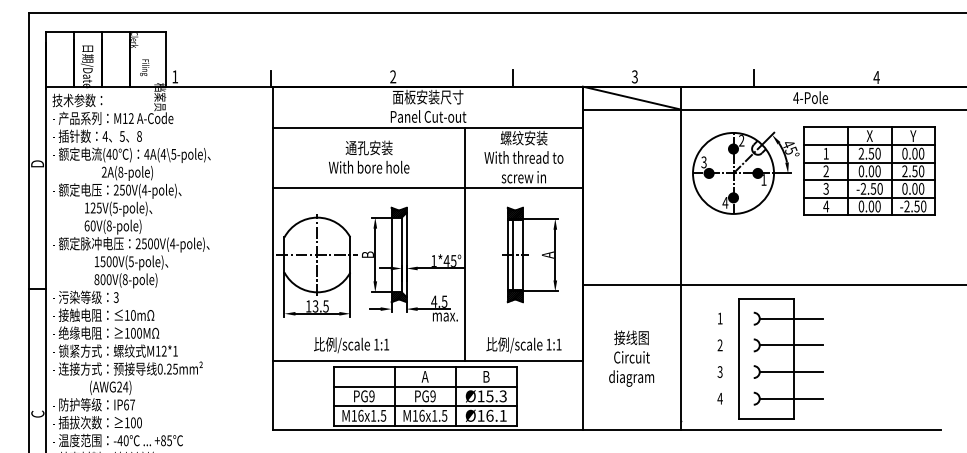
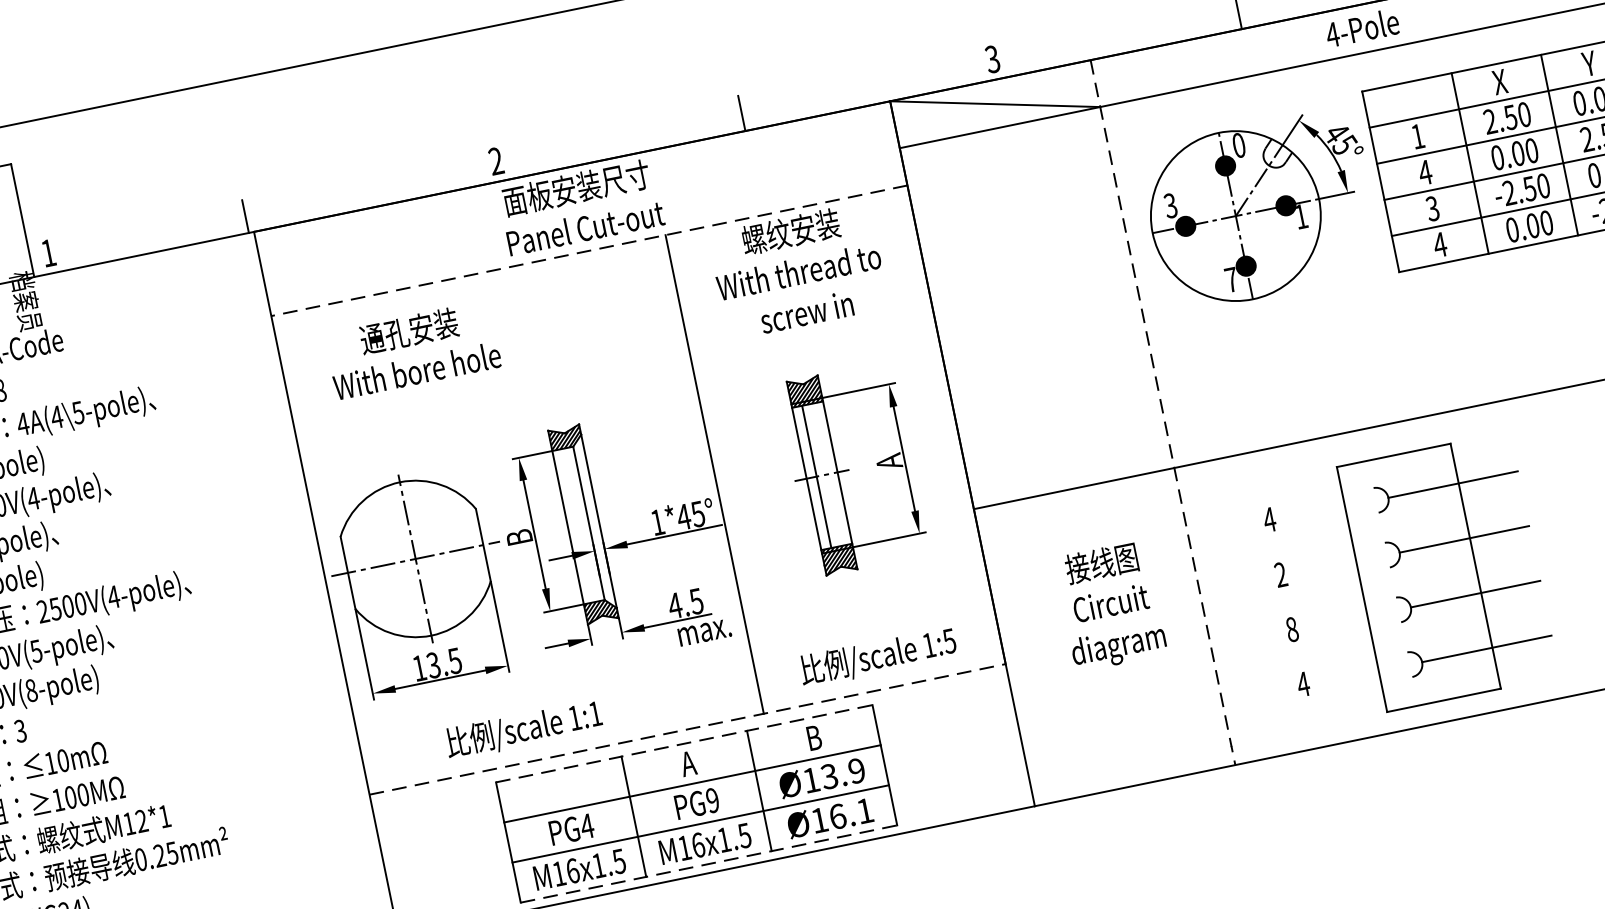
line: (428, 127) -> (590, 250), solid -> dashed
text: (741, 140) -> (1238, 145), 2 -> 0
text: (369, 156) -> (413, 348), moved
text: (826, 171) -> (1426, 172), 2 -> 4
line: (428, 188) -> (615, 375), removed
text: (725, 202) -> (1231, 279), 4 -> 7
line: (680, 258) -> (1162, 413), solid -> dashed
text: (719, 318) -> (1268, 519), 1 -> 4
text: (558, 344) -> (948, 641), 1:1 -> 1:5
text: (631, 358) -> (1110, 605), moved
part: (780, 358) -> (1447, 570), moved
line: (428, 360) -> (688, 728), solid -> dashed
line: (425, 367) -> (685, 744), solid -> dashed
text: (719, 371) -> (1290, 628), 3 -> 8
text: (371, 396) -> (586, 826), PG9 -> PG4
text: (496, 396) -> (843, 774), Ø15.3 -> Ø13.9
line: (425, 425) -> (709, 863), solid -> dashed

